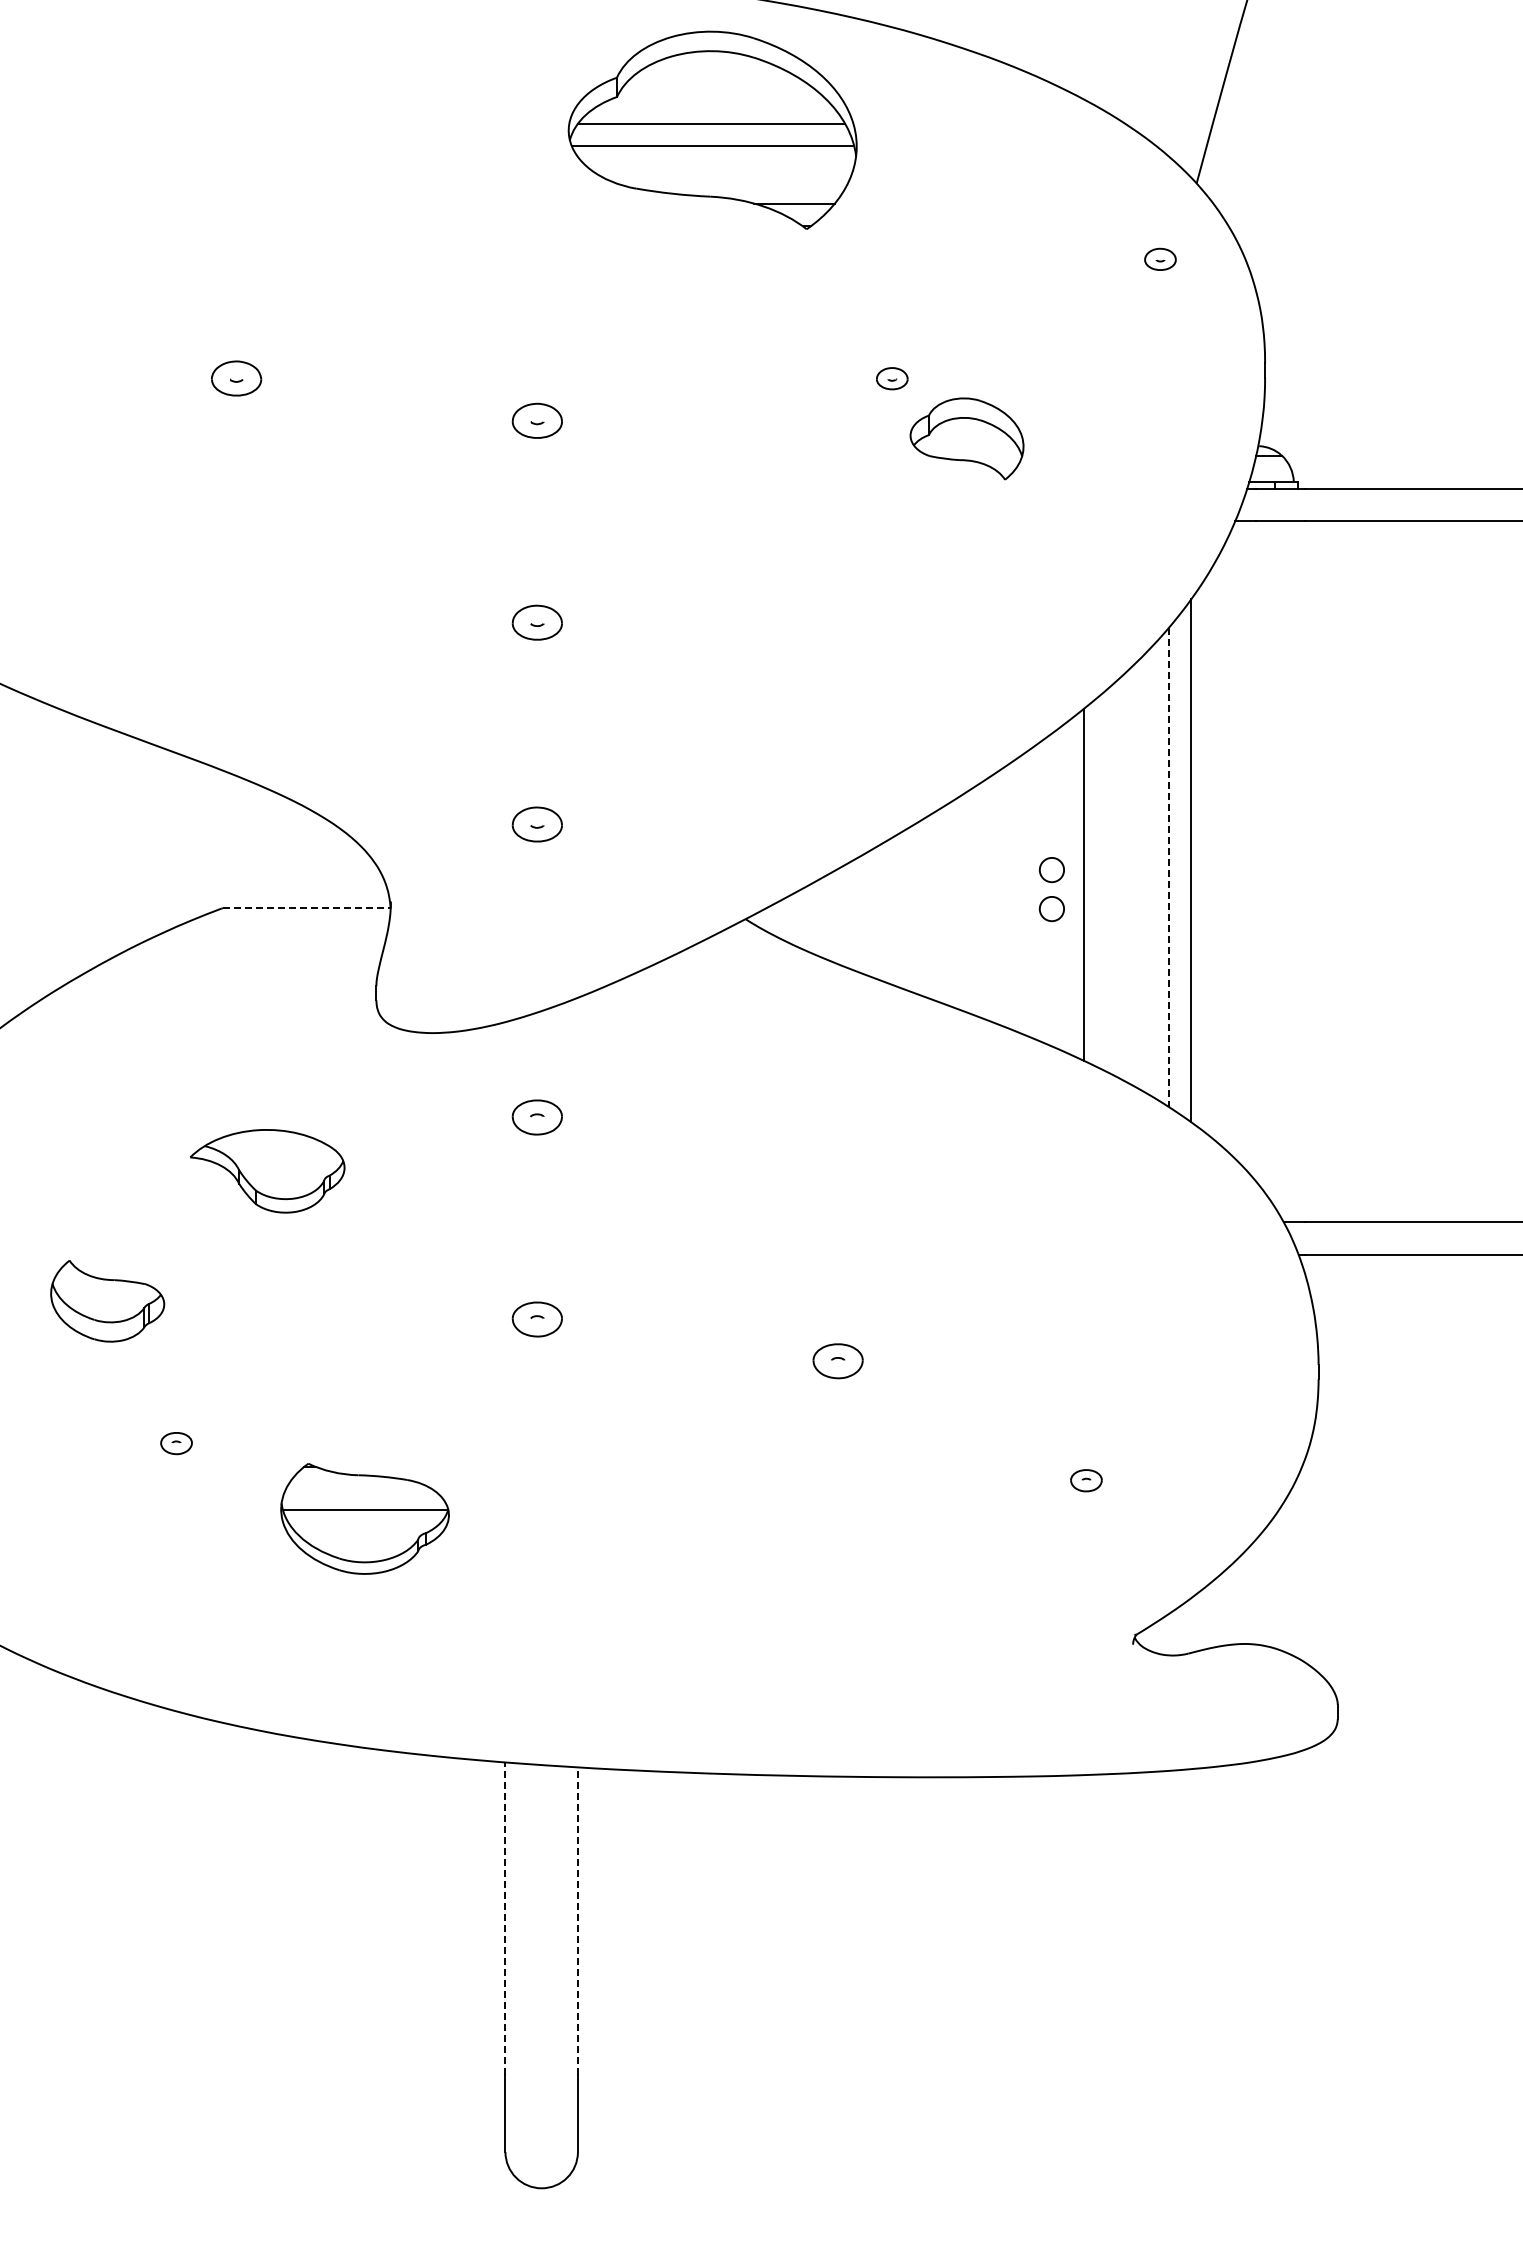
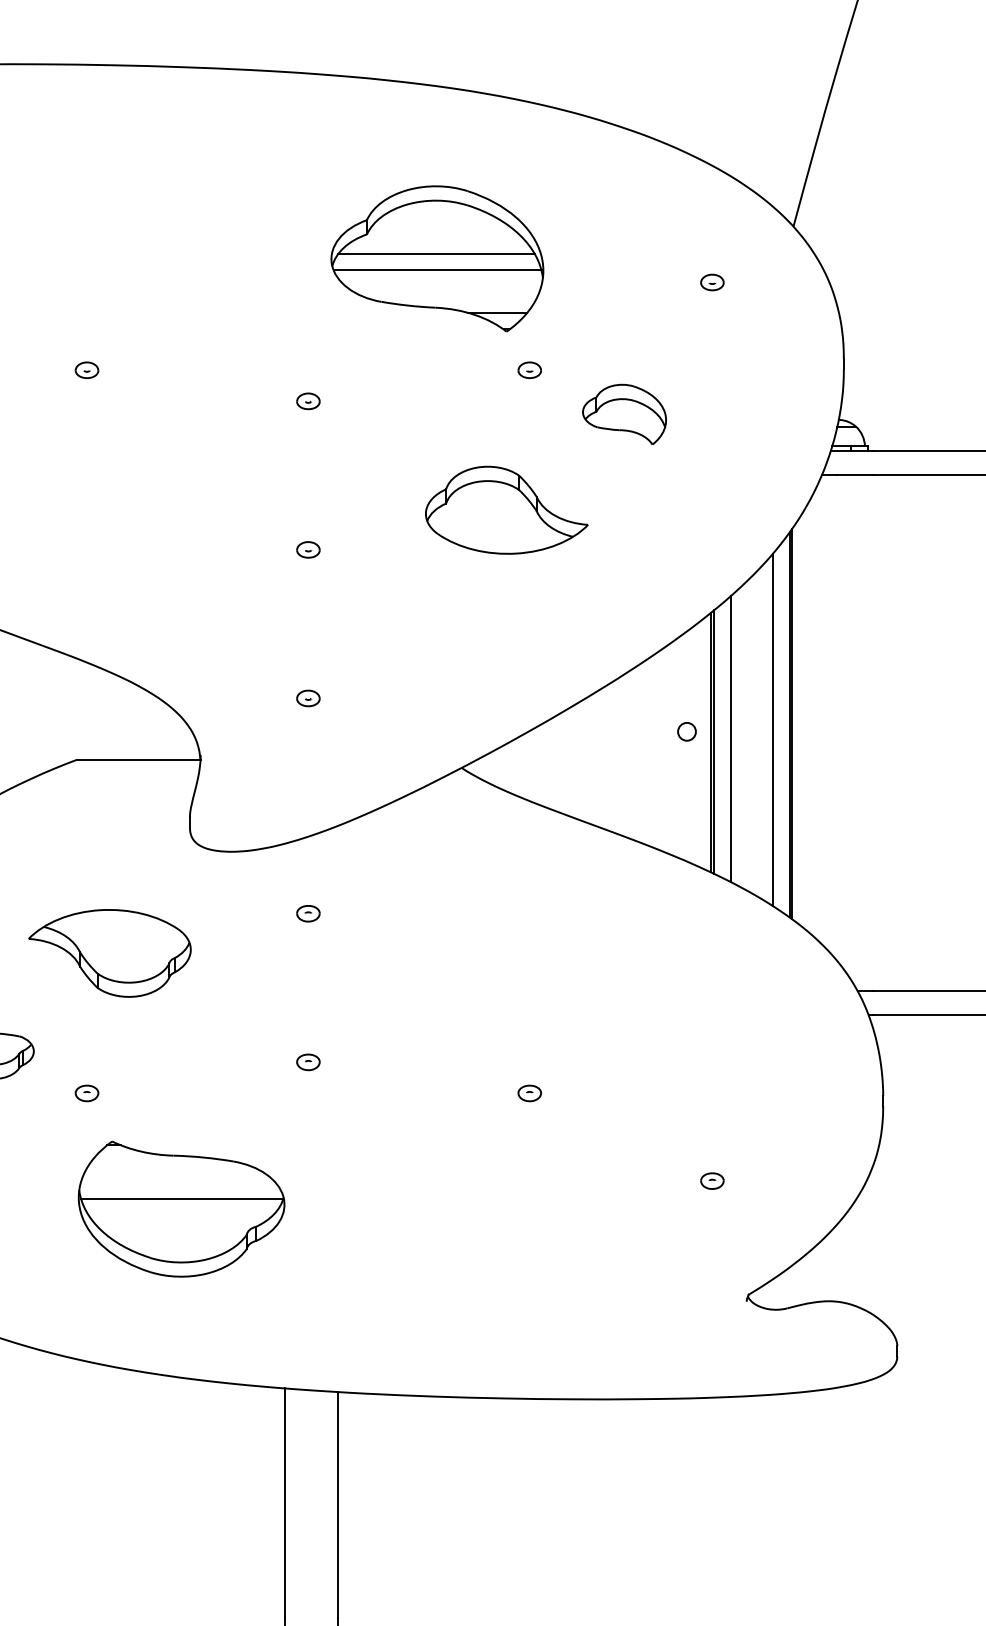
part: (712, 129) -> (437, 258), moved
part: (1160, 258) -> (712, 281), moved
part: (236, 378) -> (87, 370), size x0.62
part: (892, 378) -> (529, 370), moved
part: (537, 420) -> (308, 401), size x0.62
part: (806, 568) -> (506, 509), added
part: (537, 622) -> (308, 549), size x0.62
part: (537, 824) -> (308, 698), size x0.62
line: (1194, 859) -> (791, 724), added
line: (1168, 867) -> (772, 729), dashed -> solid
line: (1111, 879) -> (730, 738), added
line: (1088, 884) -> (713, 742), added
line: (306, 908) -> (138, 760), dashed -> solid
circle: (1051, 909) -> (686, 760), removed
part: (537, 1116) -> (308, 913), size x0.62
part: (267, 1171) -> (109, 953), size x1.43
part: (537, 1318) -> (308, 1061), size x0.62
part: (838, 1361) -> (529, 1093), size x0.62
part: (176, 1443) -> (87, 1093), moved
part: (364, 1518) -> (181, 1208), size x1.67
line: (505, 1918) -> (284, 1503), dashed -> solid
line: (577, 1921) -> (337, 1505), dashed -> solid

